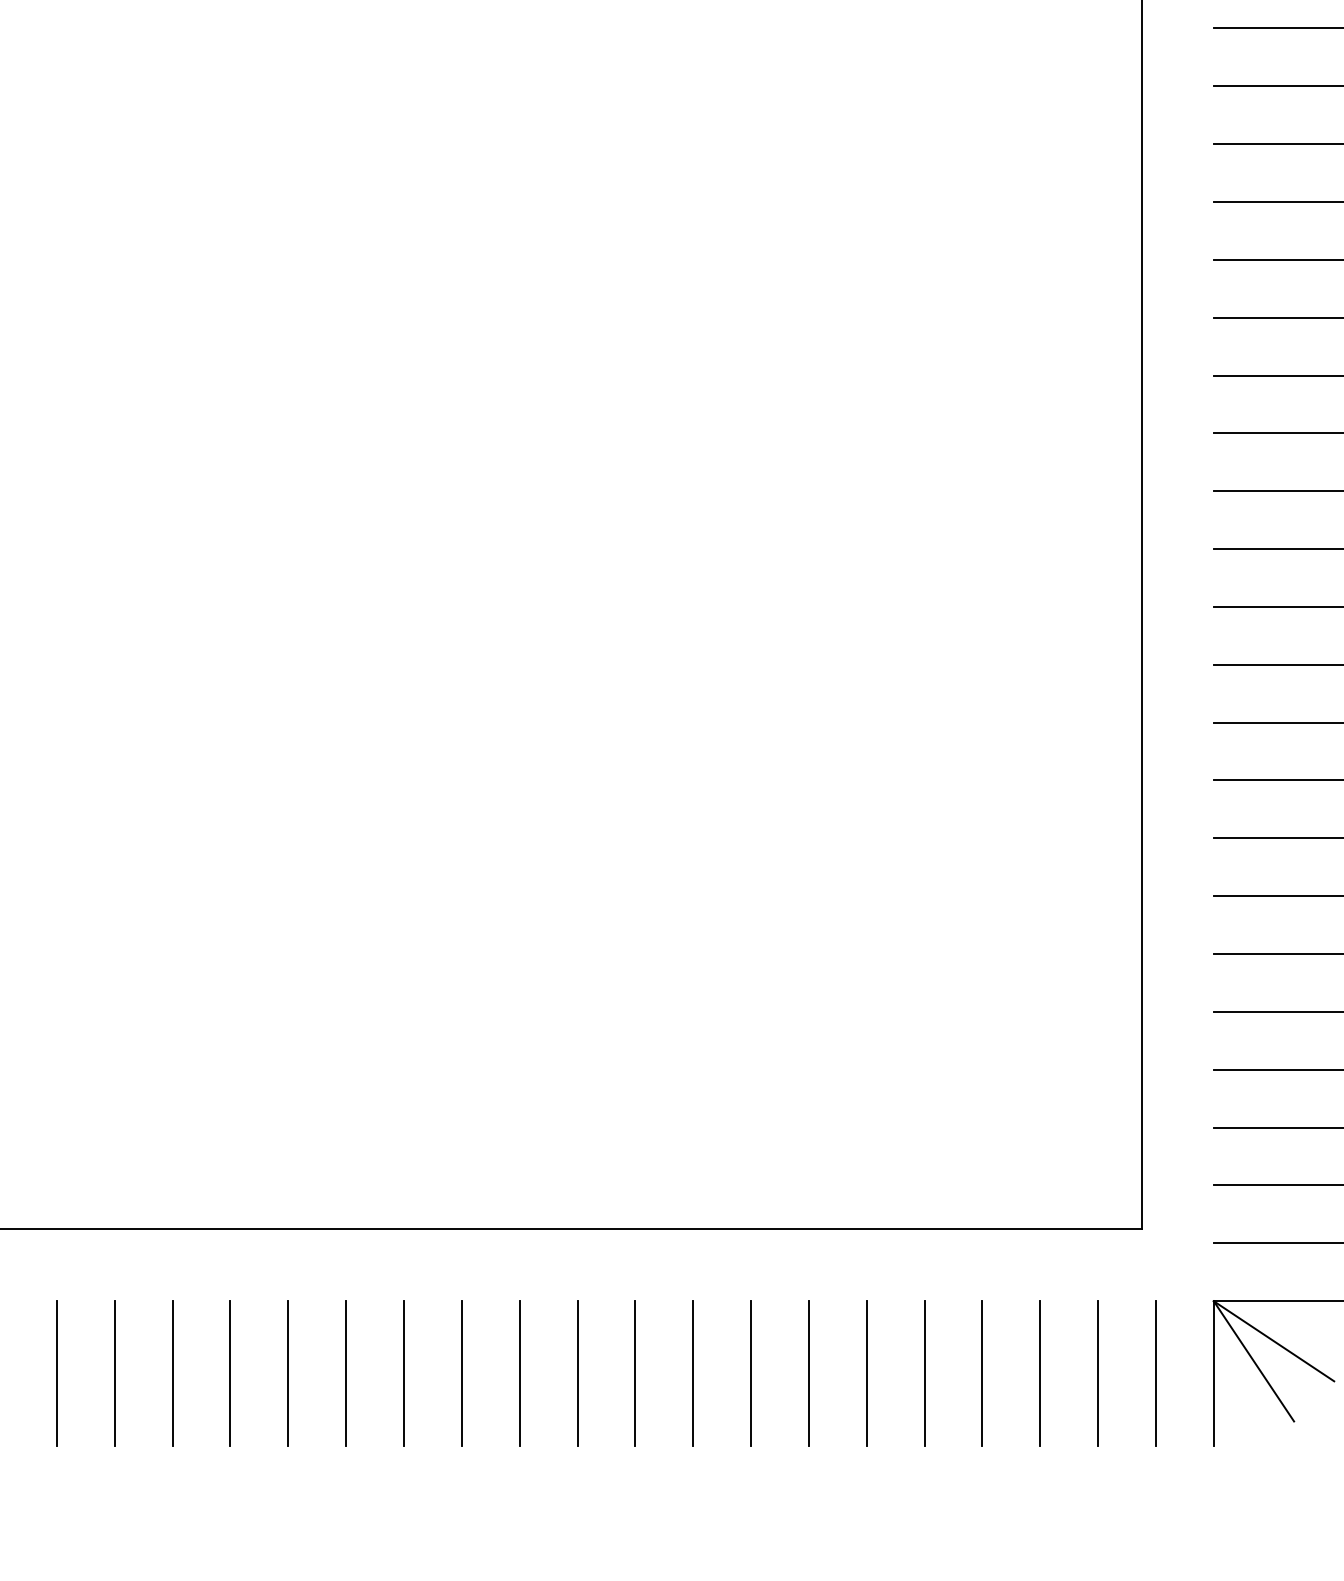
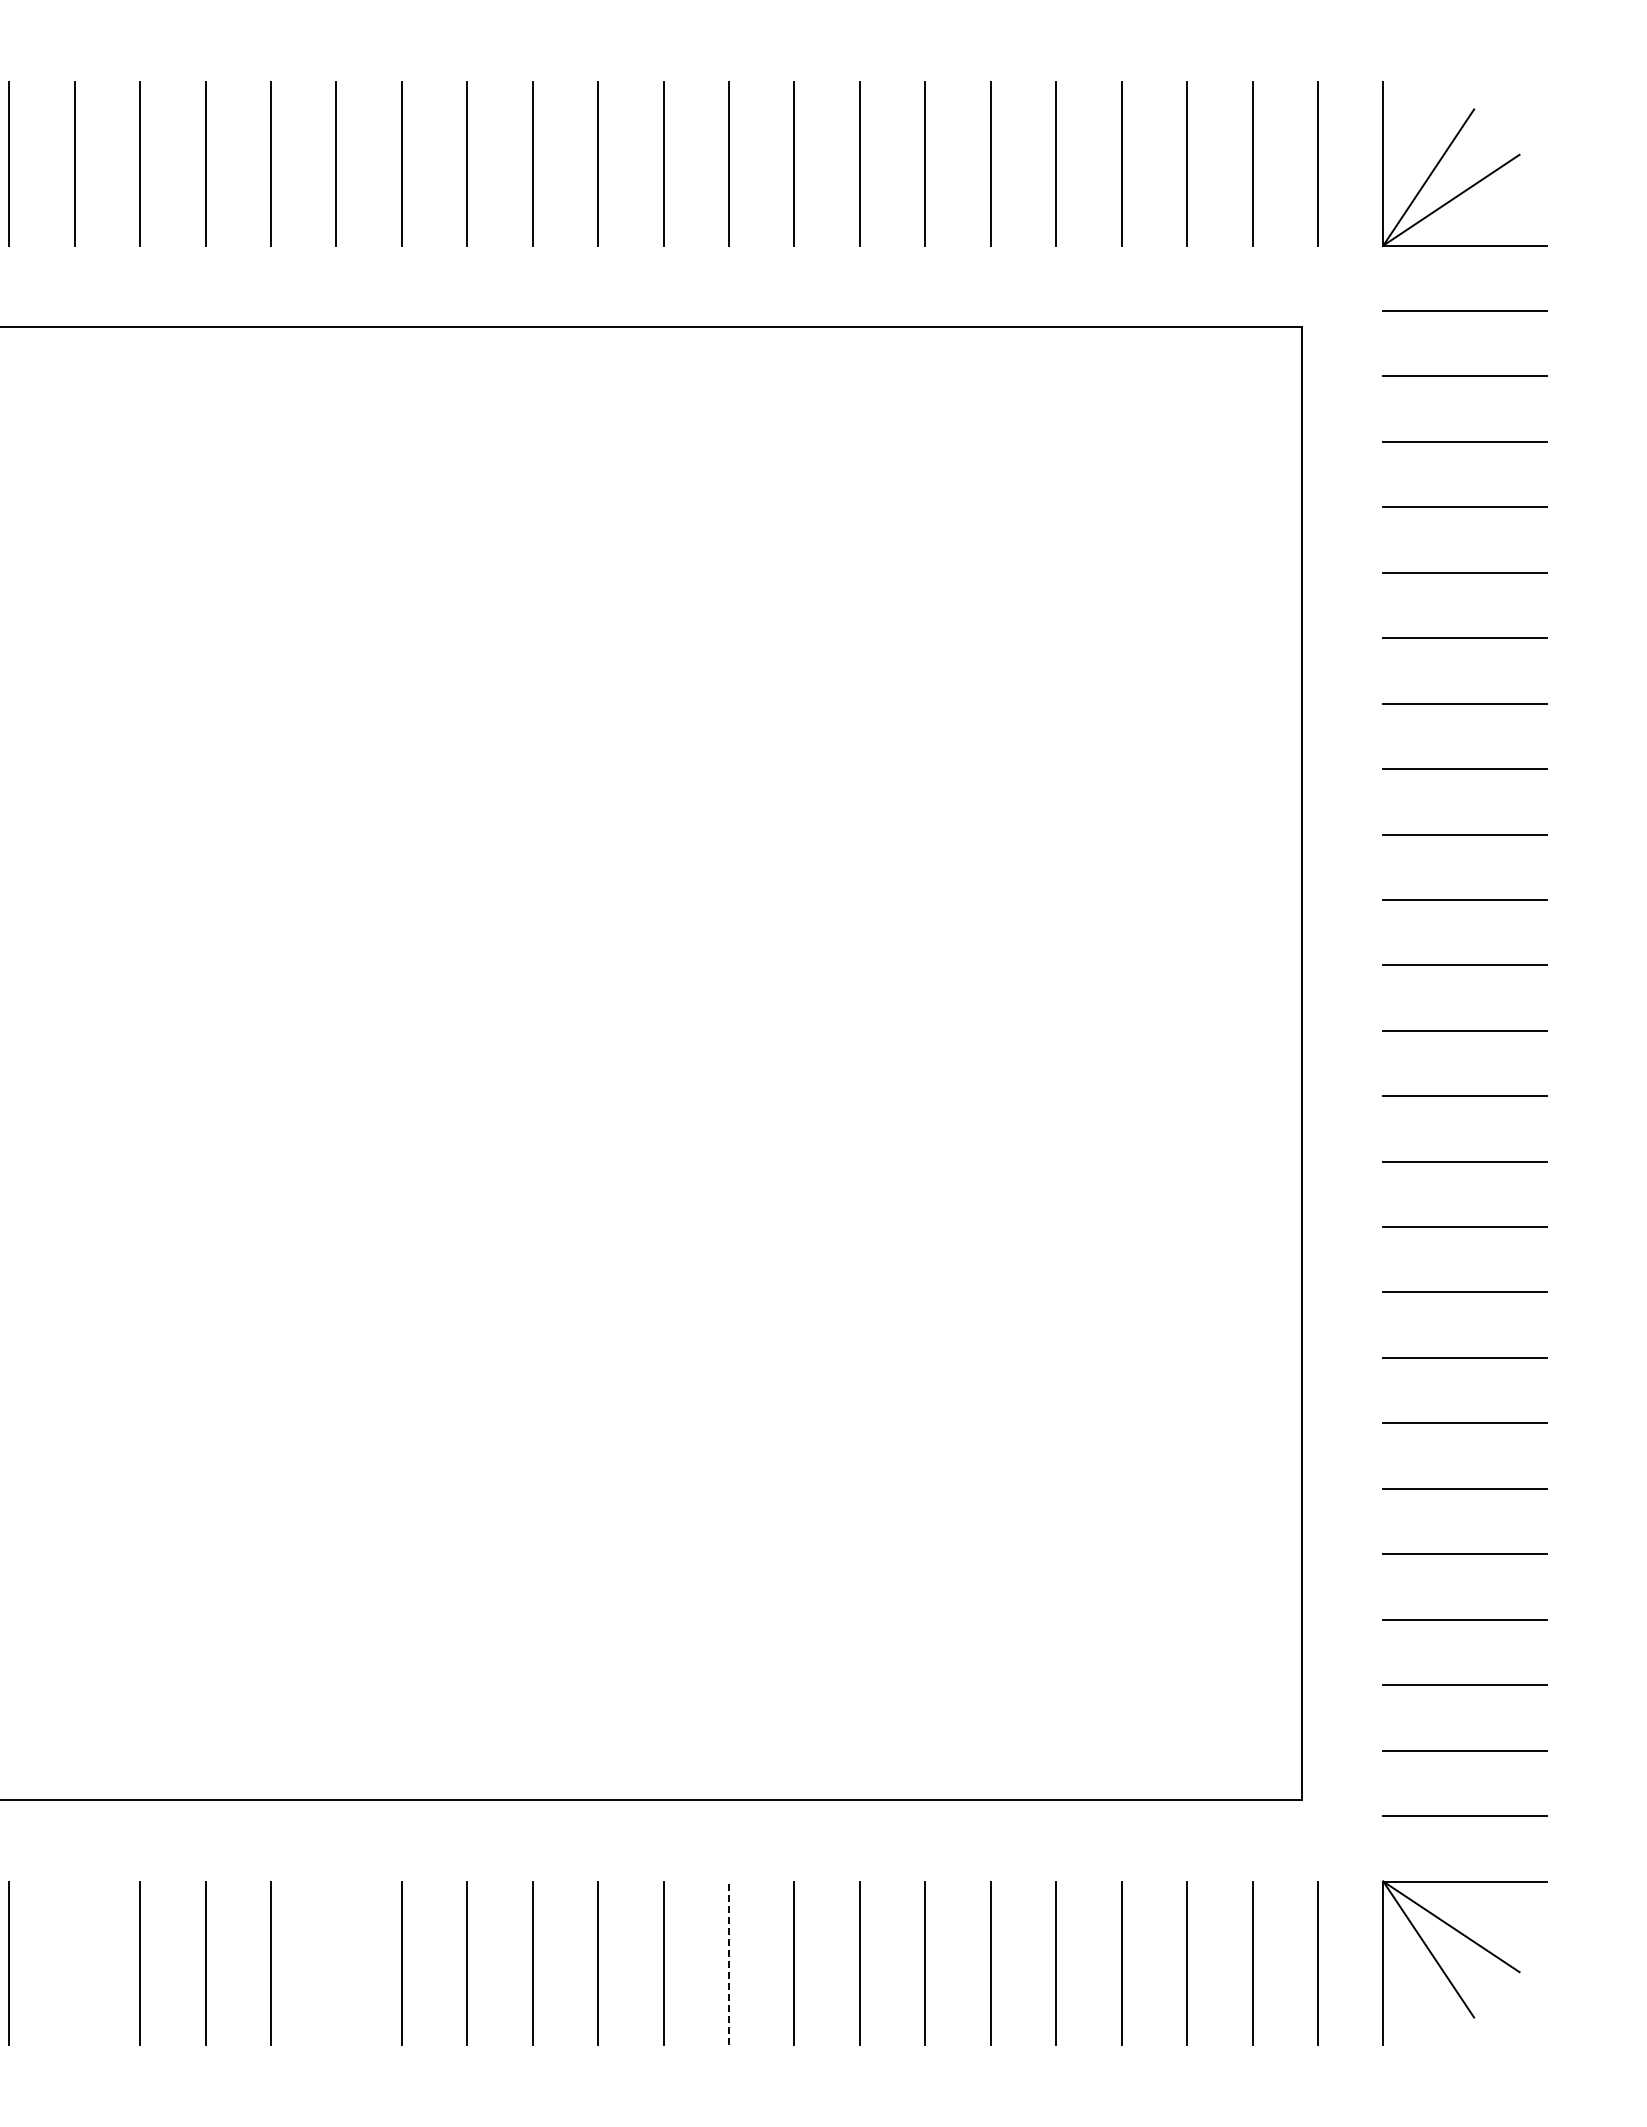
line: (56, 1373) -> (74, 1963), removed
line: (288, 1373) -> (336, 1963), removed
line: (635, 1373) -> (729, 1963), solid -> dashed

